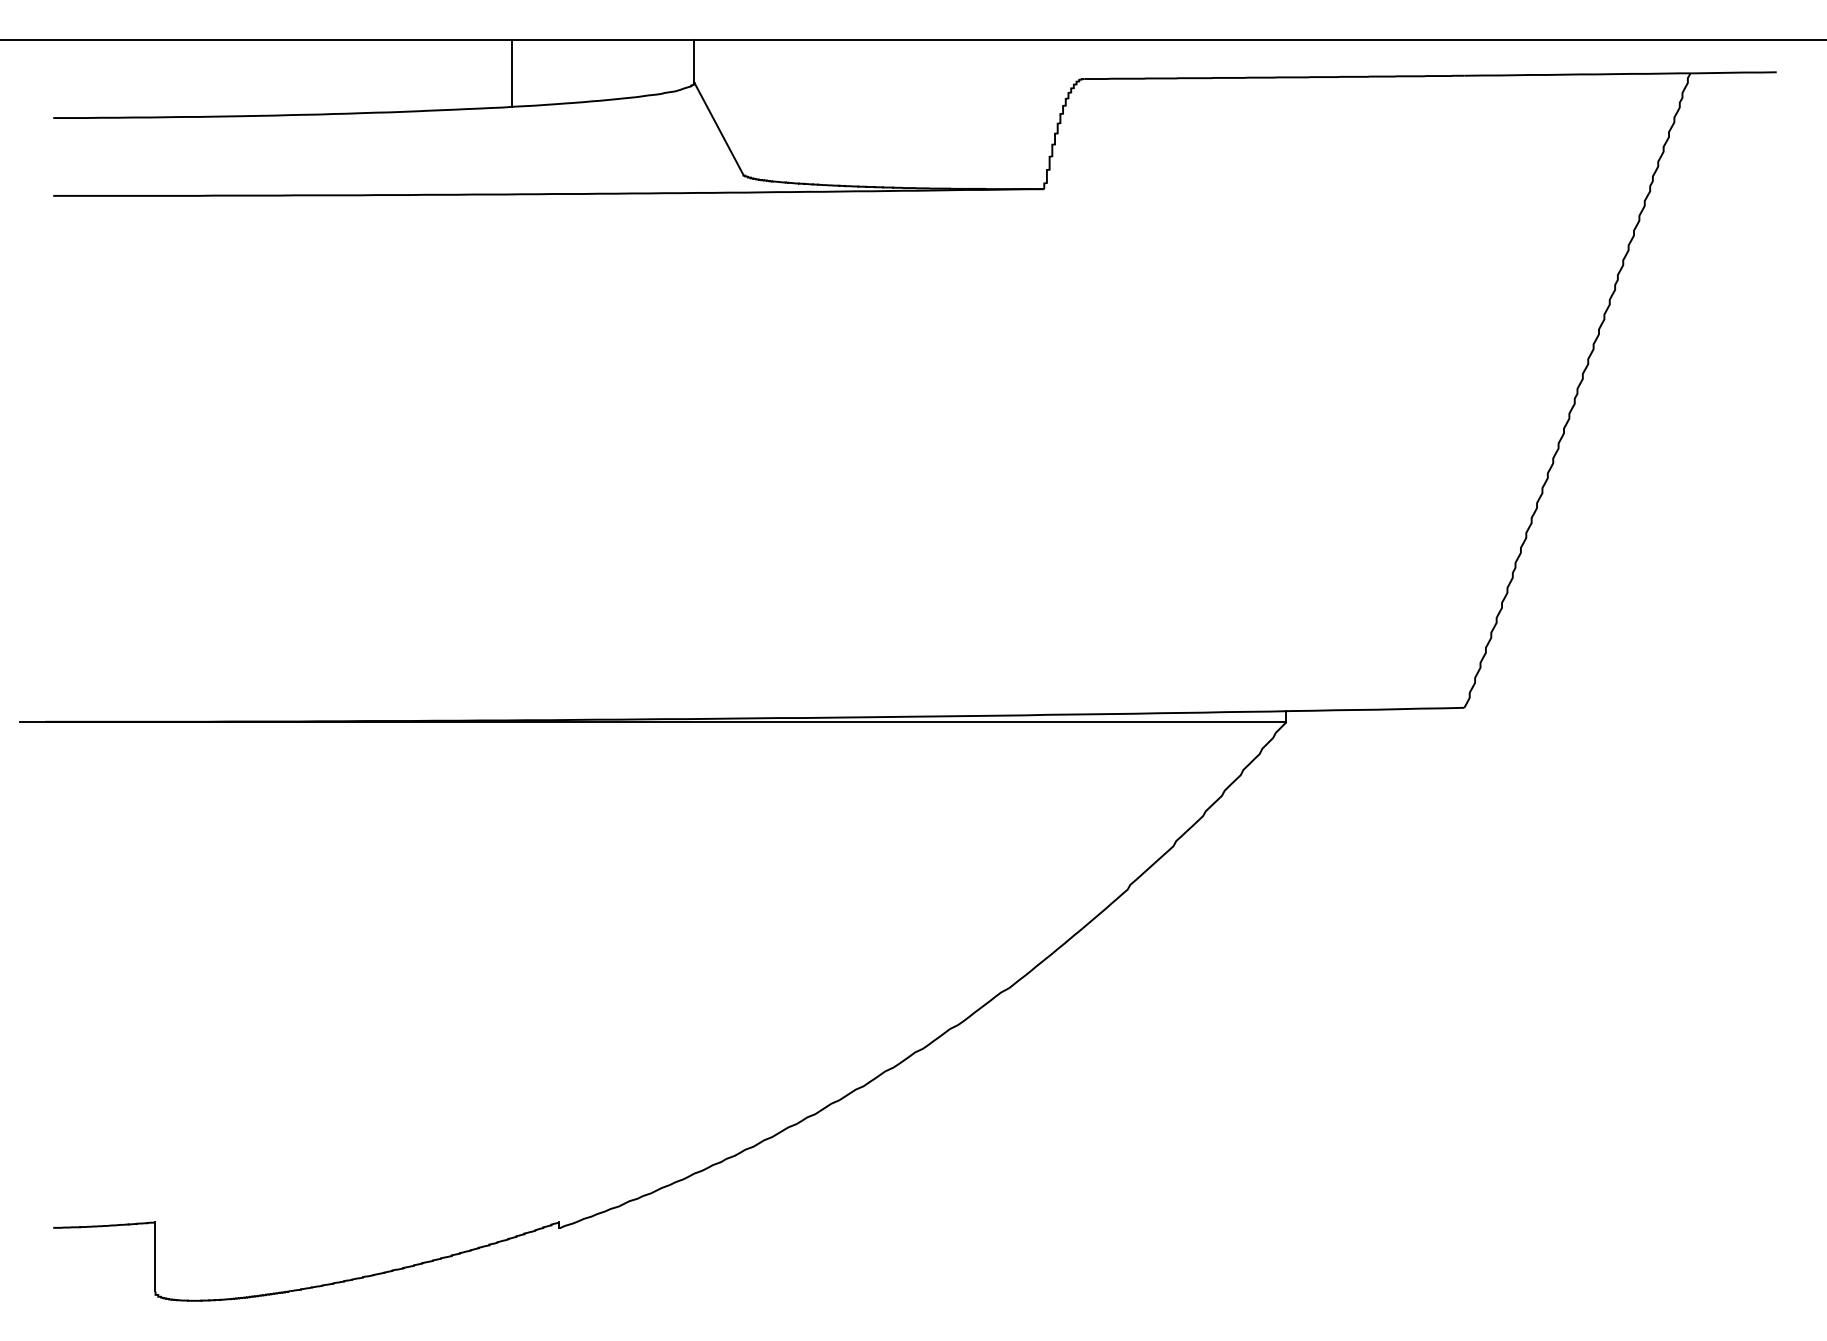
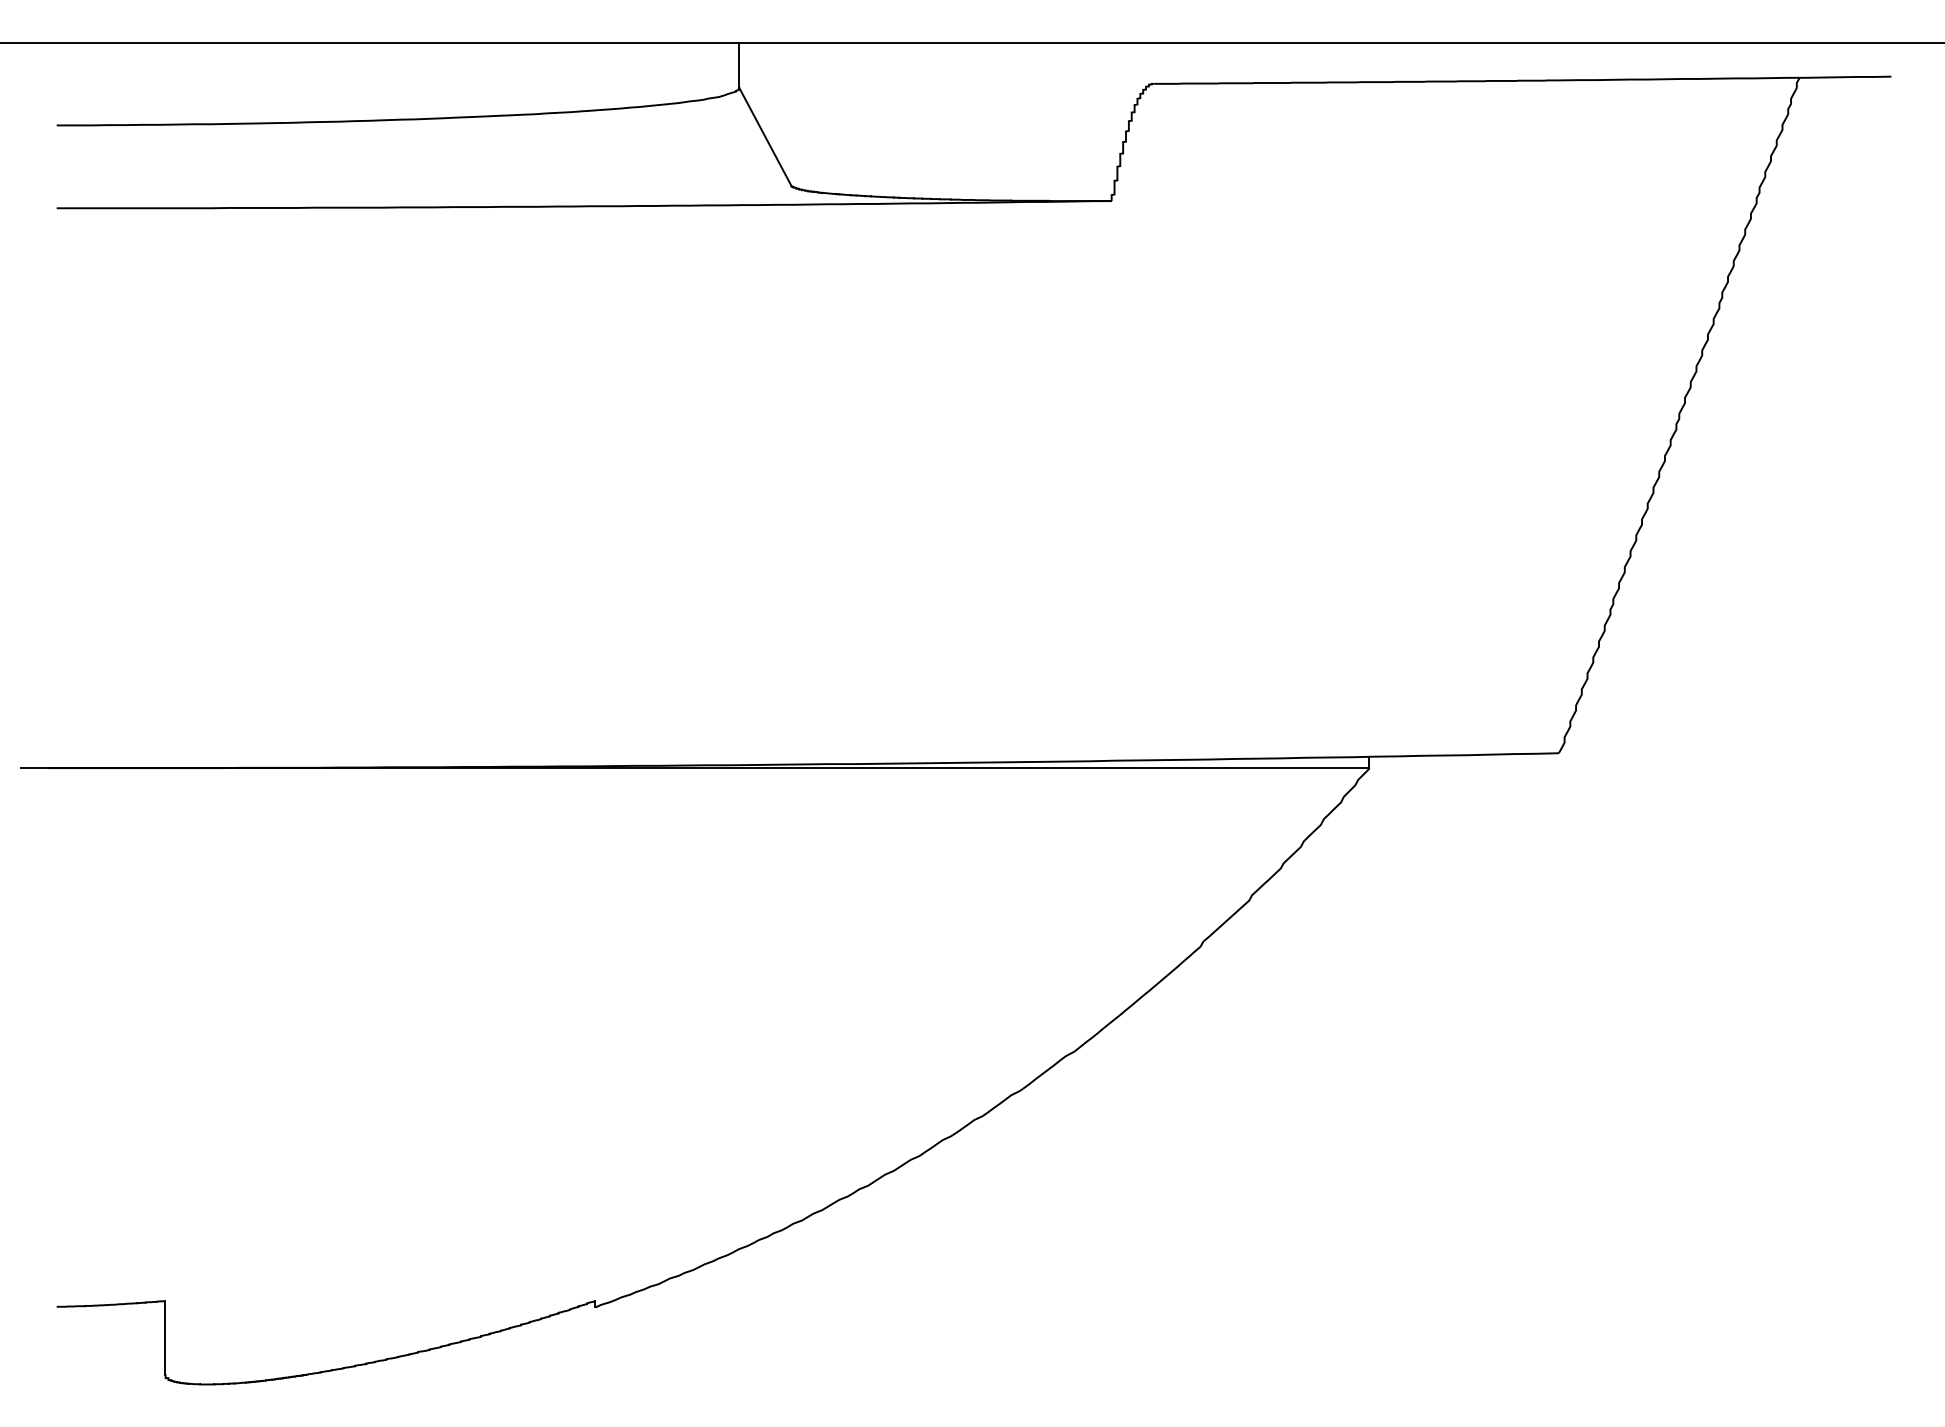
line: (511, 73) -> (544, 77), removed

